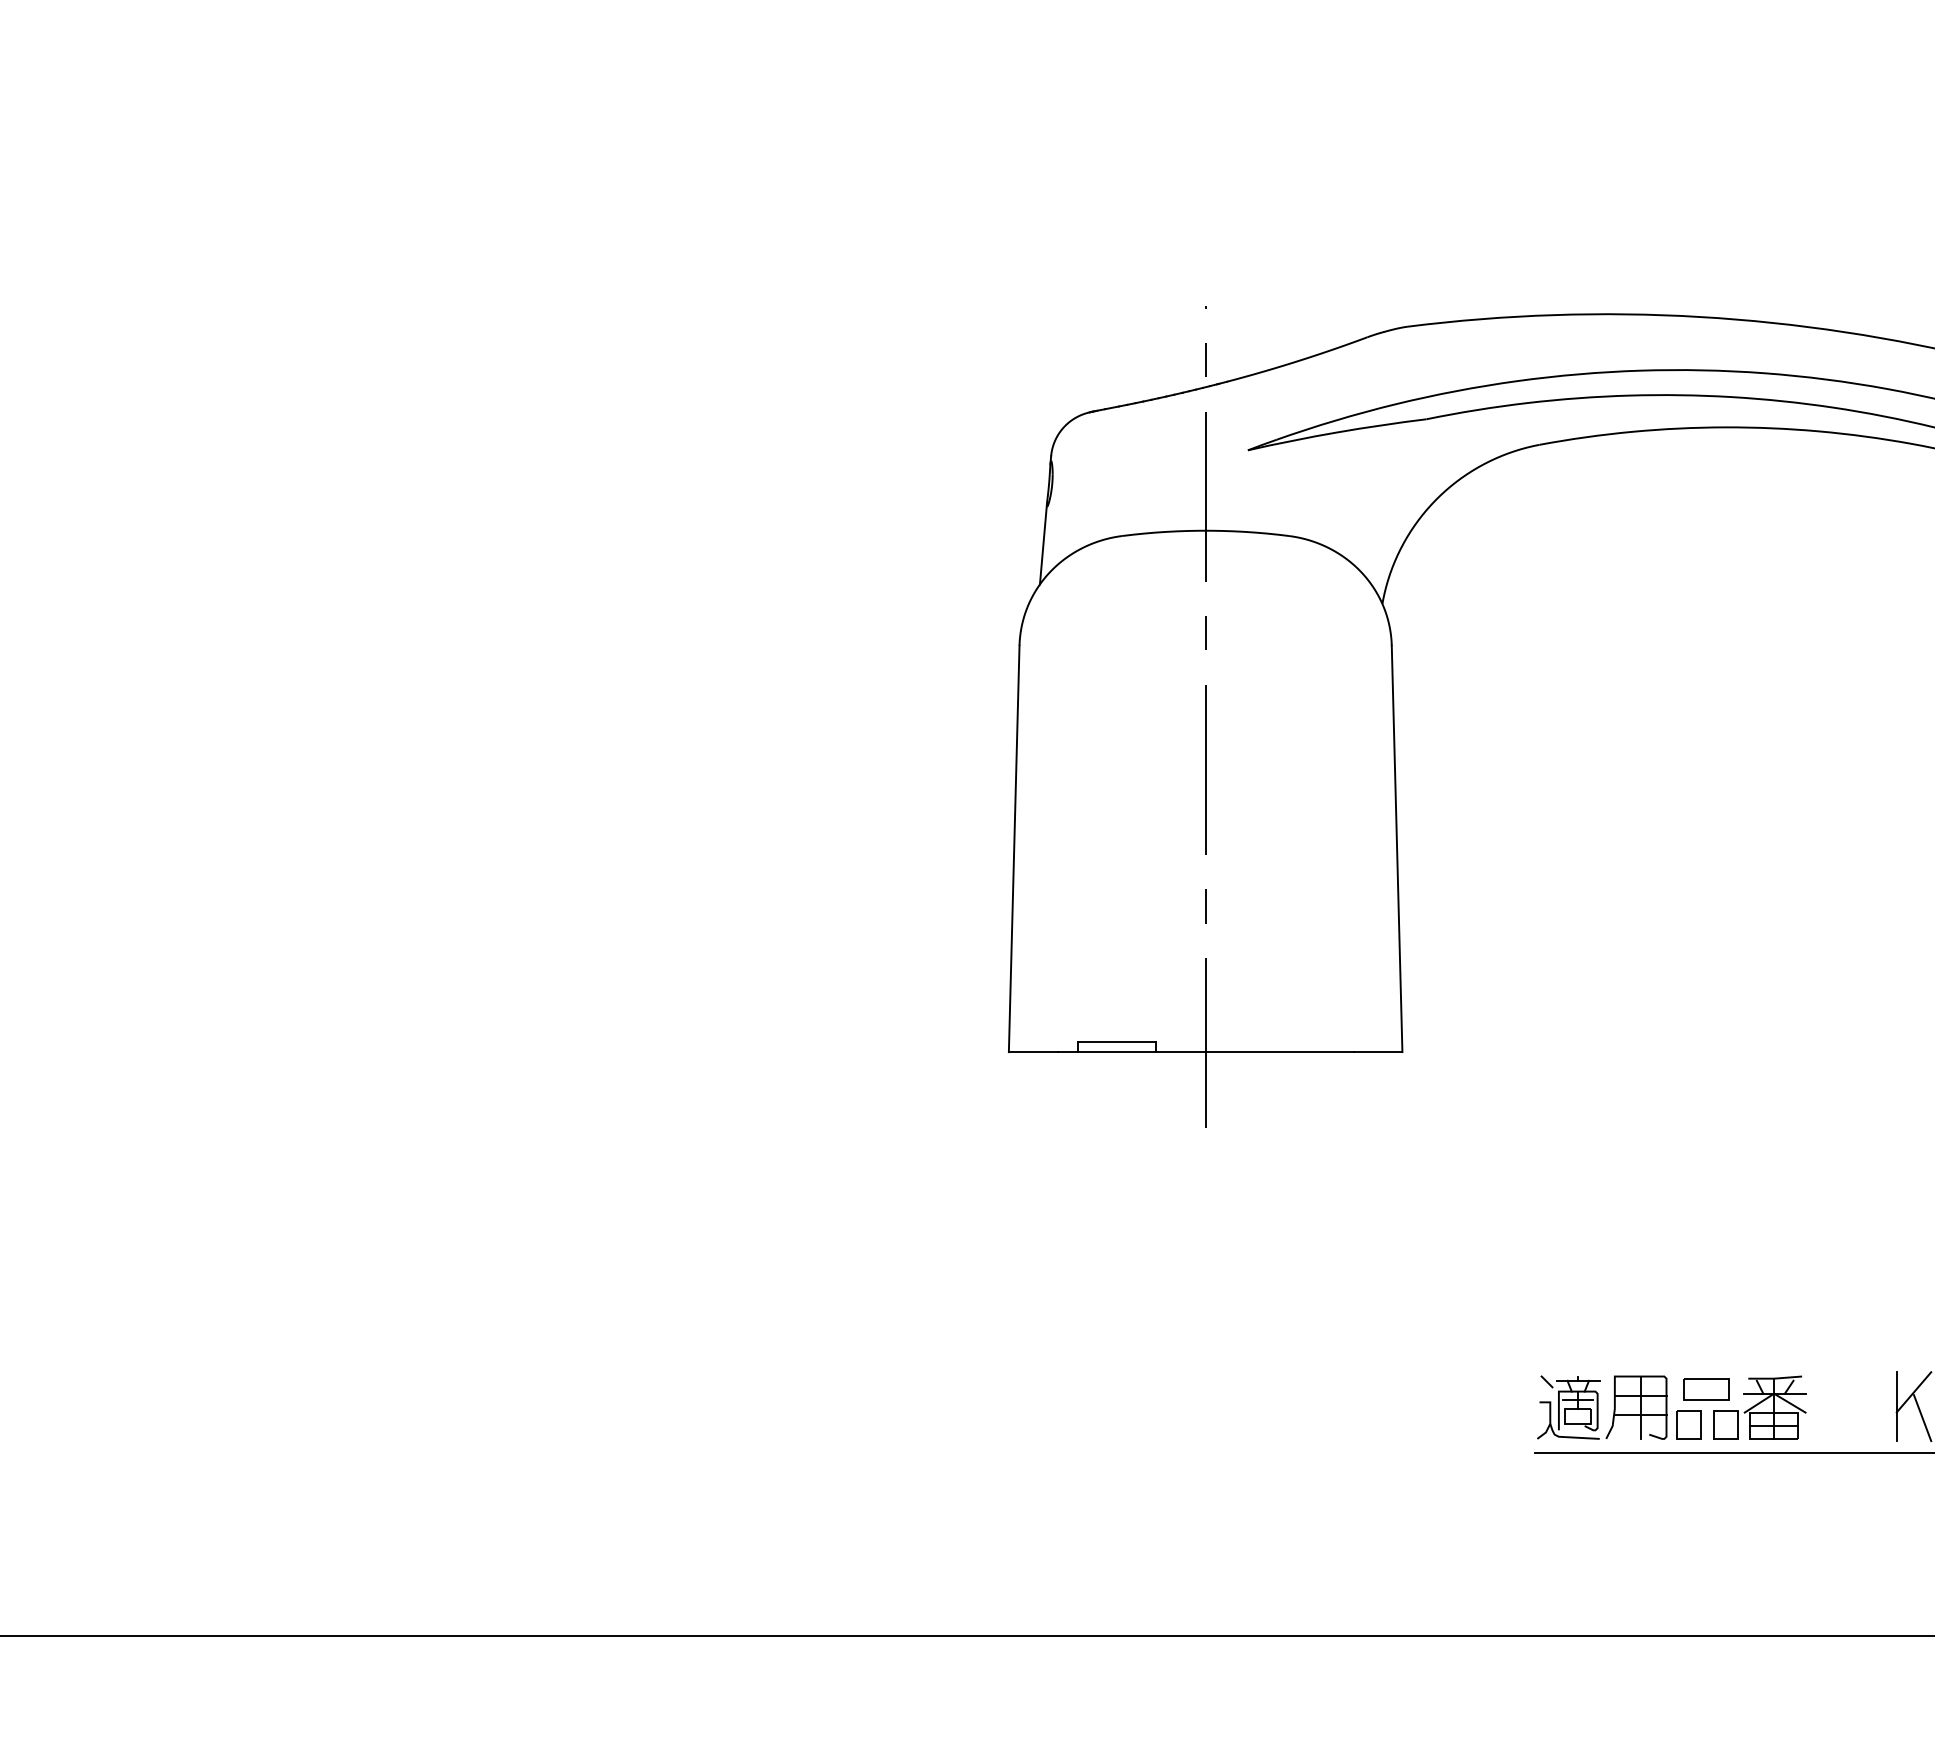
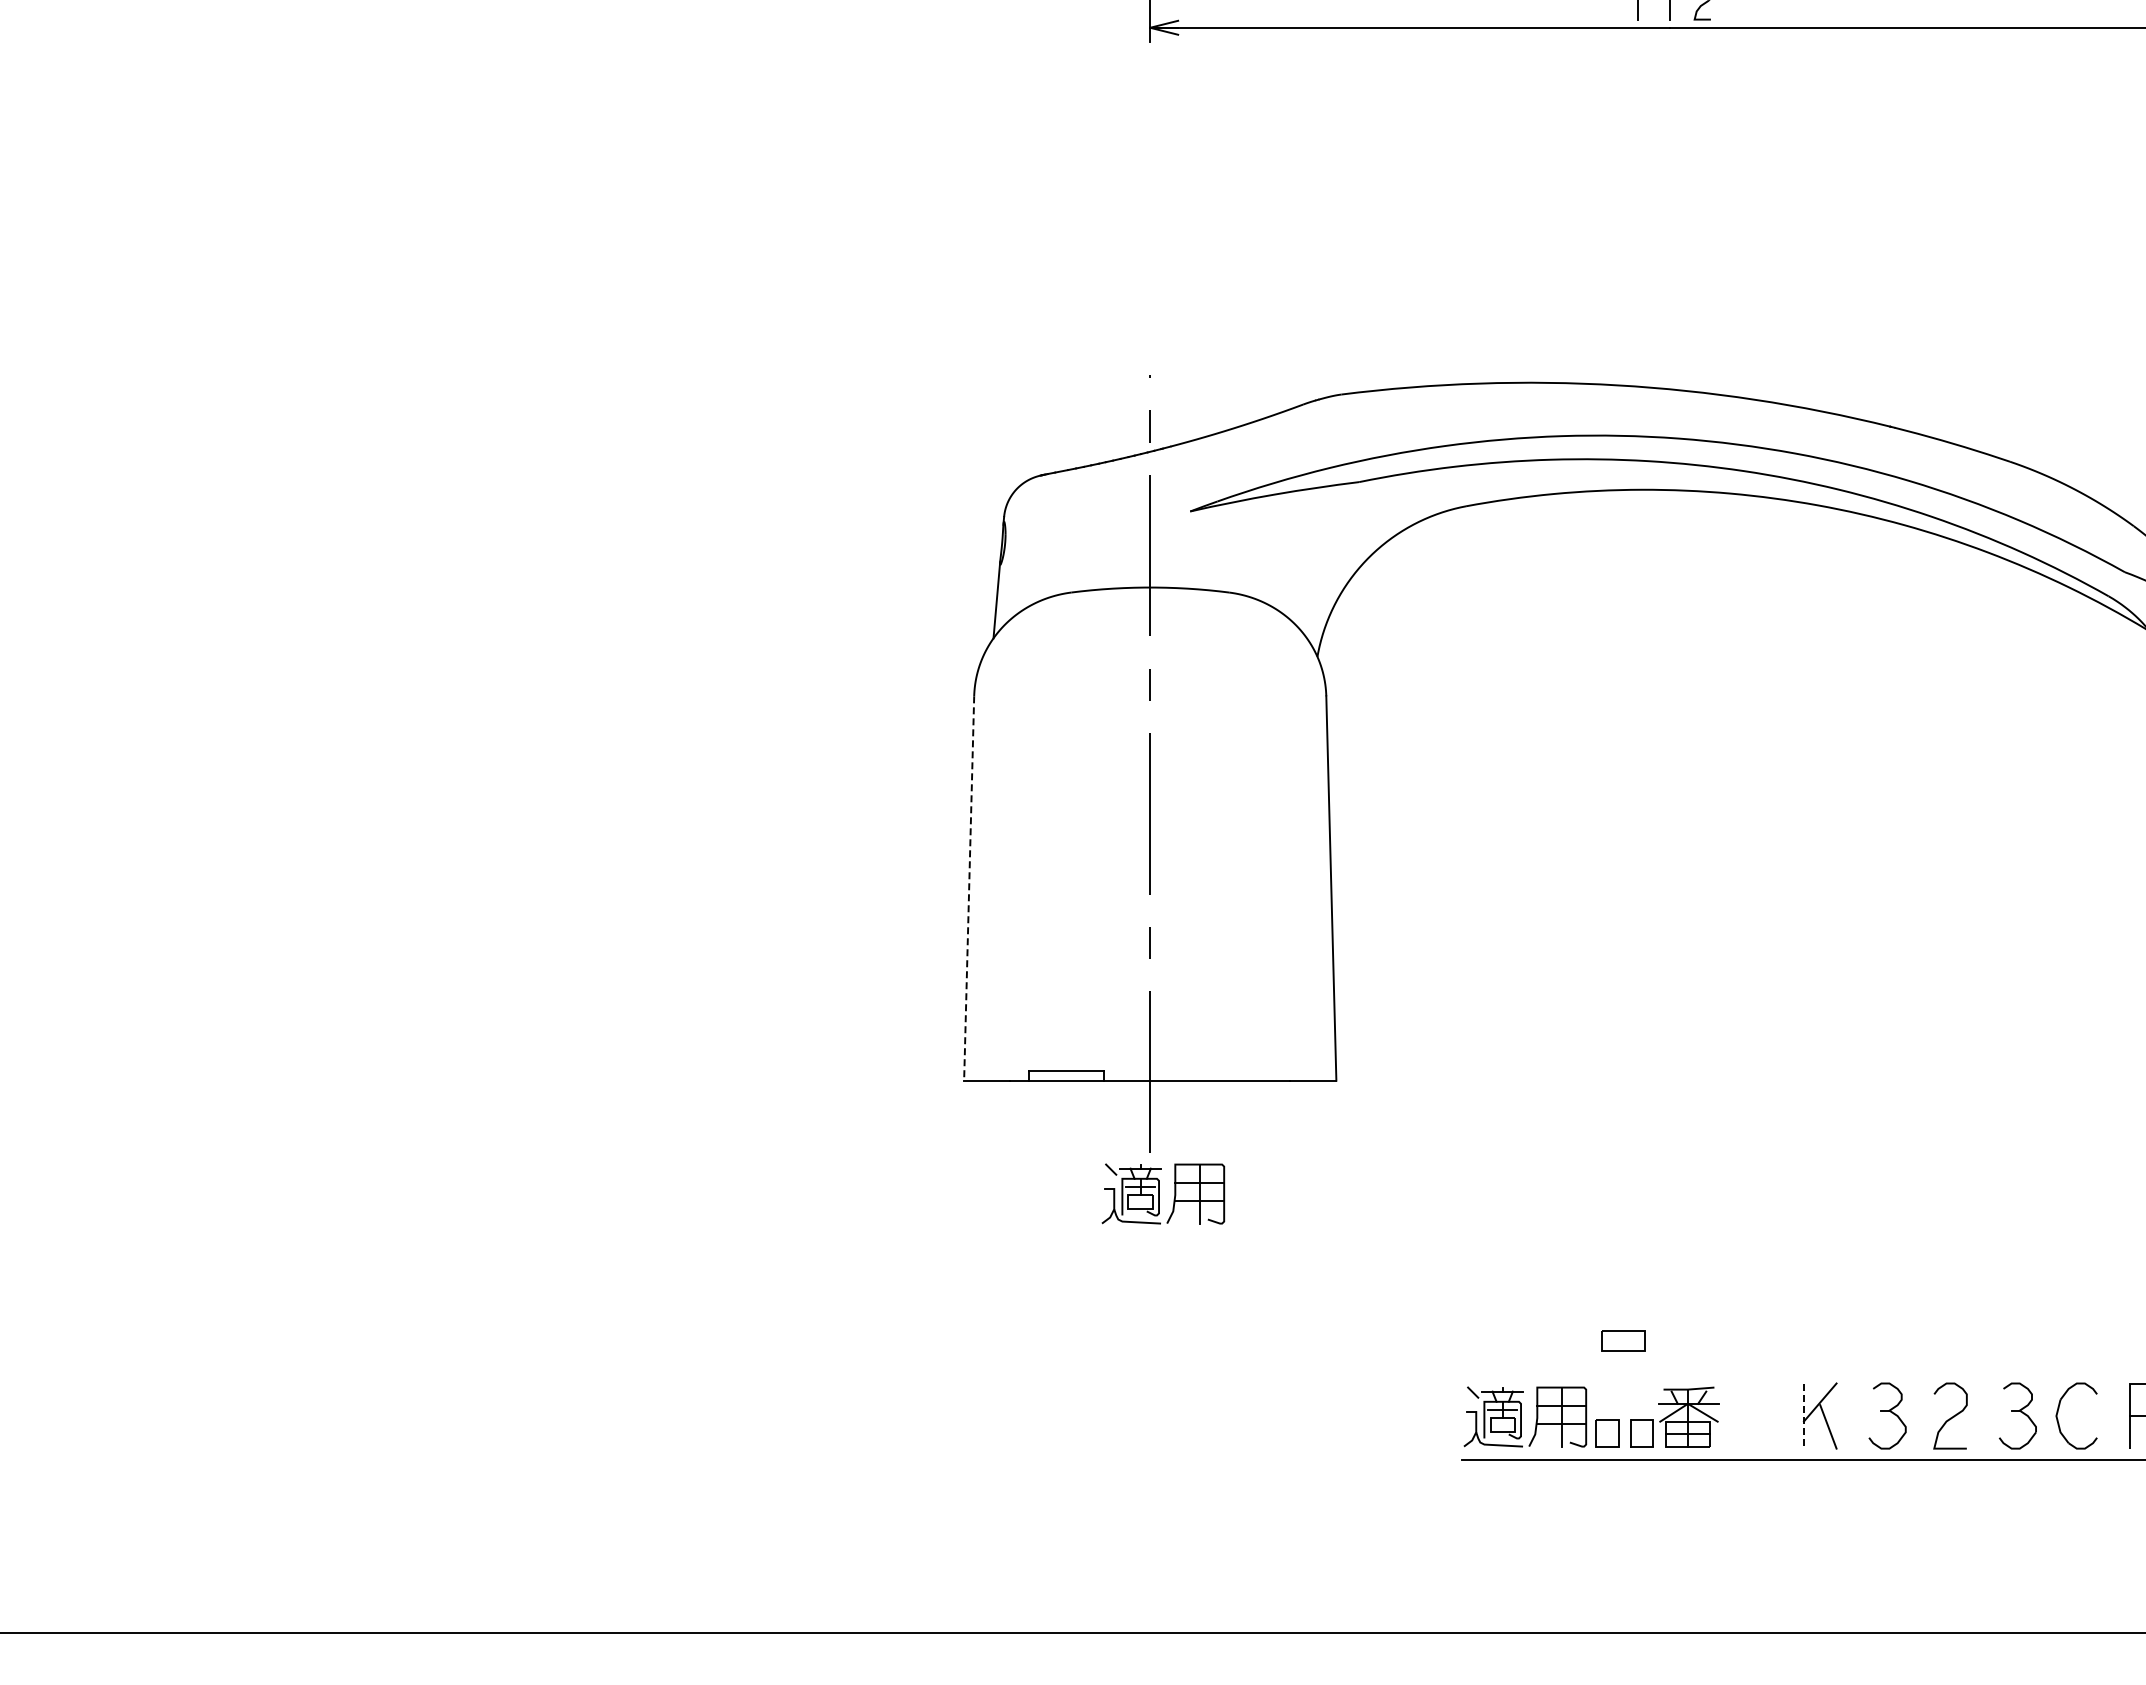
line: (1014, 849) -> (969, 889), solid -> dashed
part: (1219, 1171) -> (1163, 1193), added
part: (1705, 1389) -> (1623, 1340), moved
line: (1896, 1407) -> (1803, 1416), solid -> dashed

